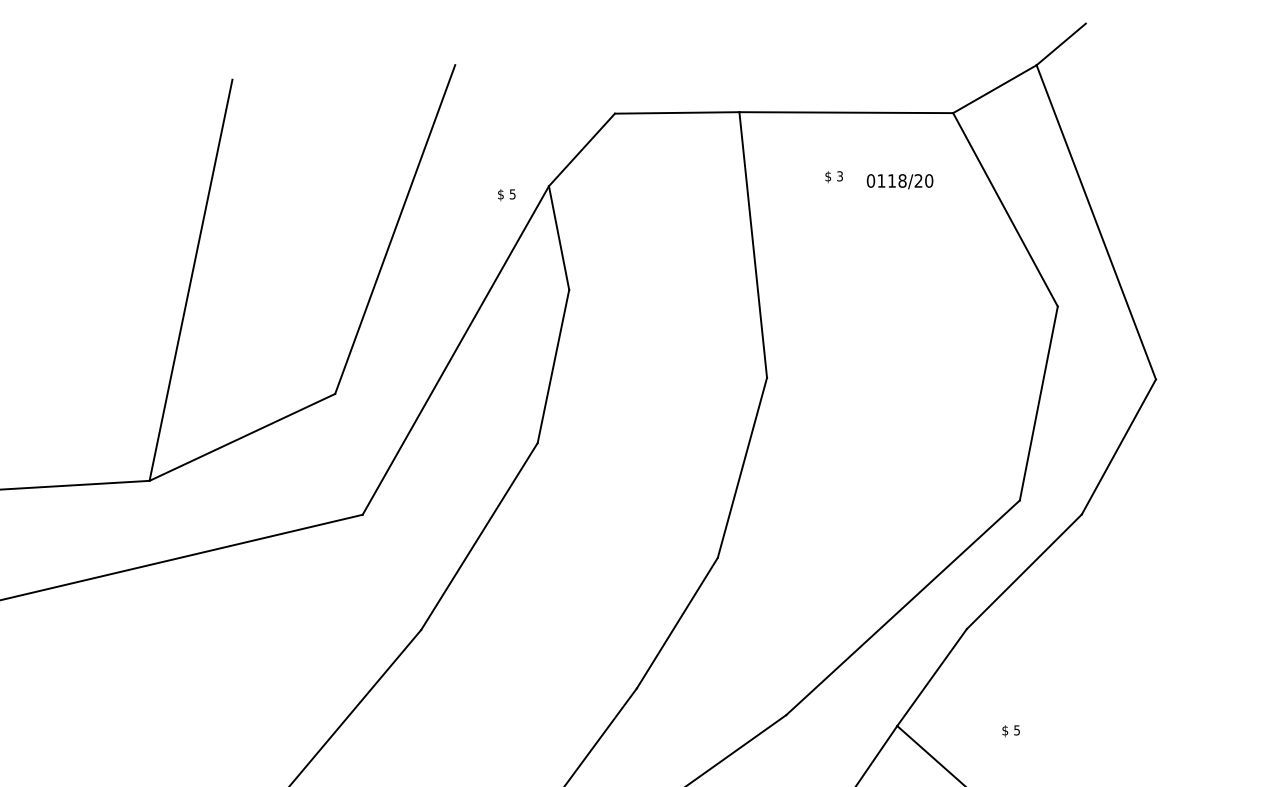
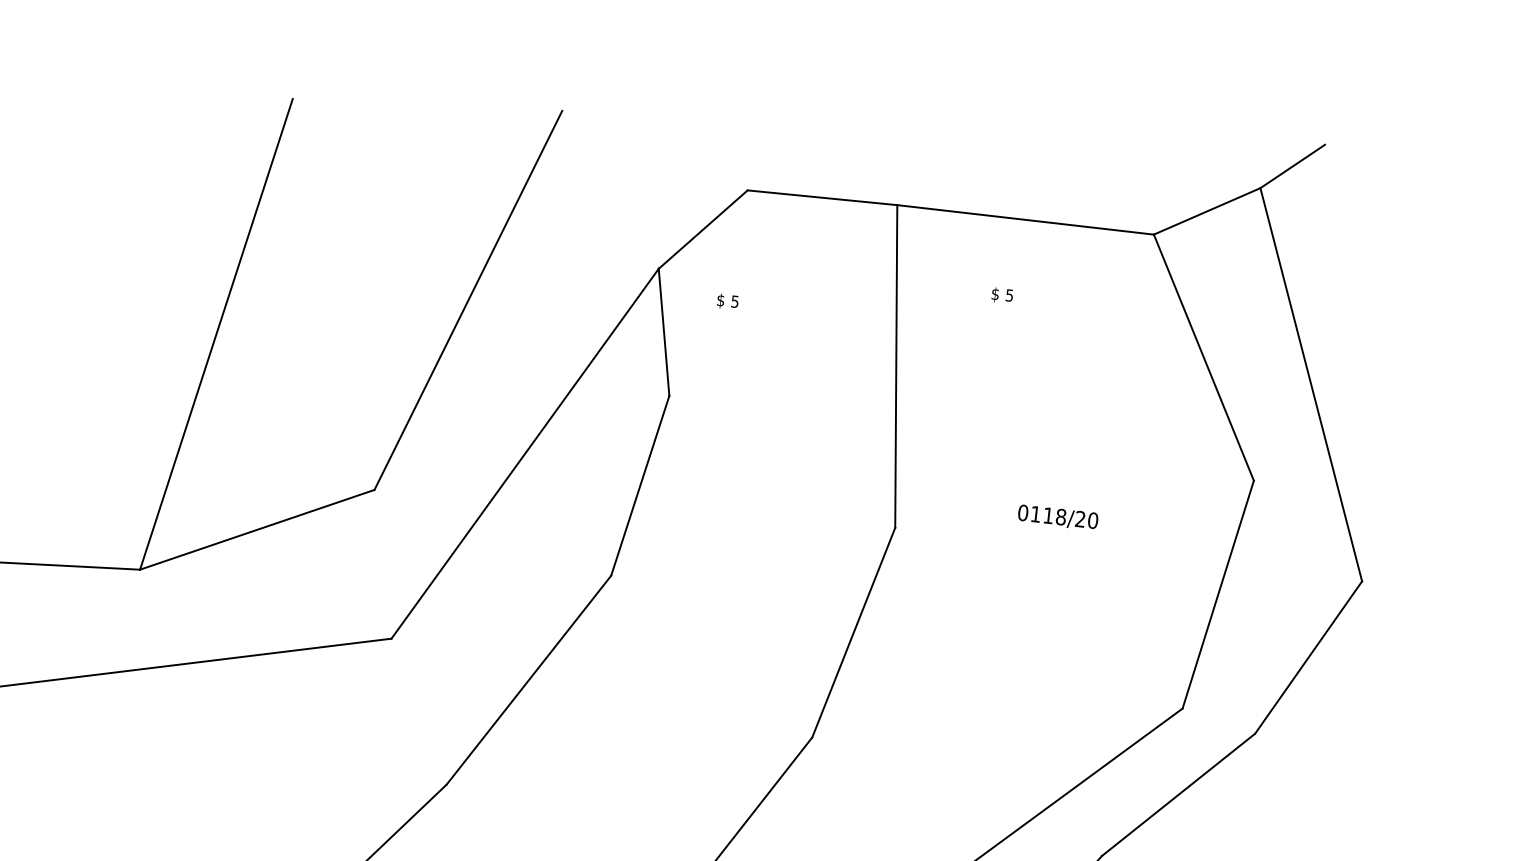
text: (839, 175) -> (1009, 294), 3 -> 5
text: (899, 181) -> (1057, 517), moved
text: (506, 195) -> (727, 302), moved

